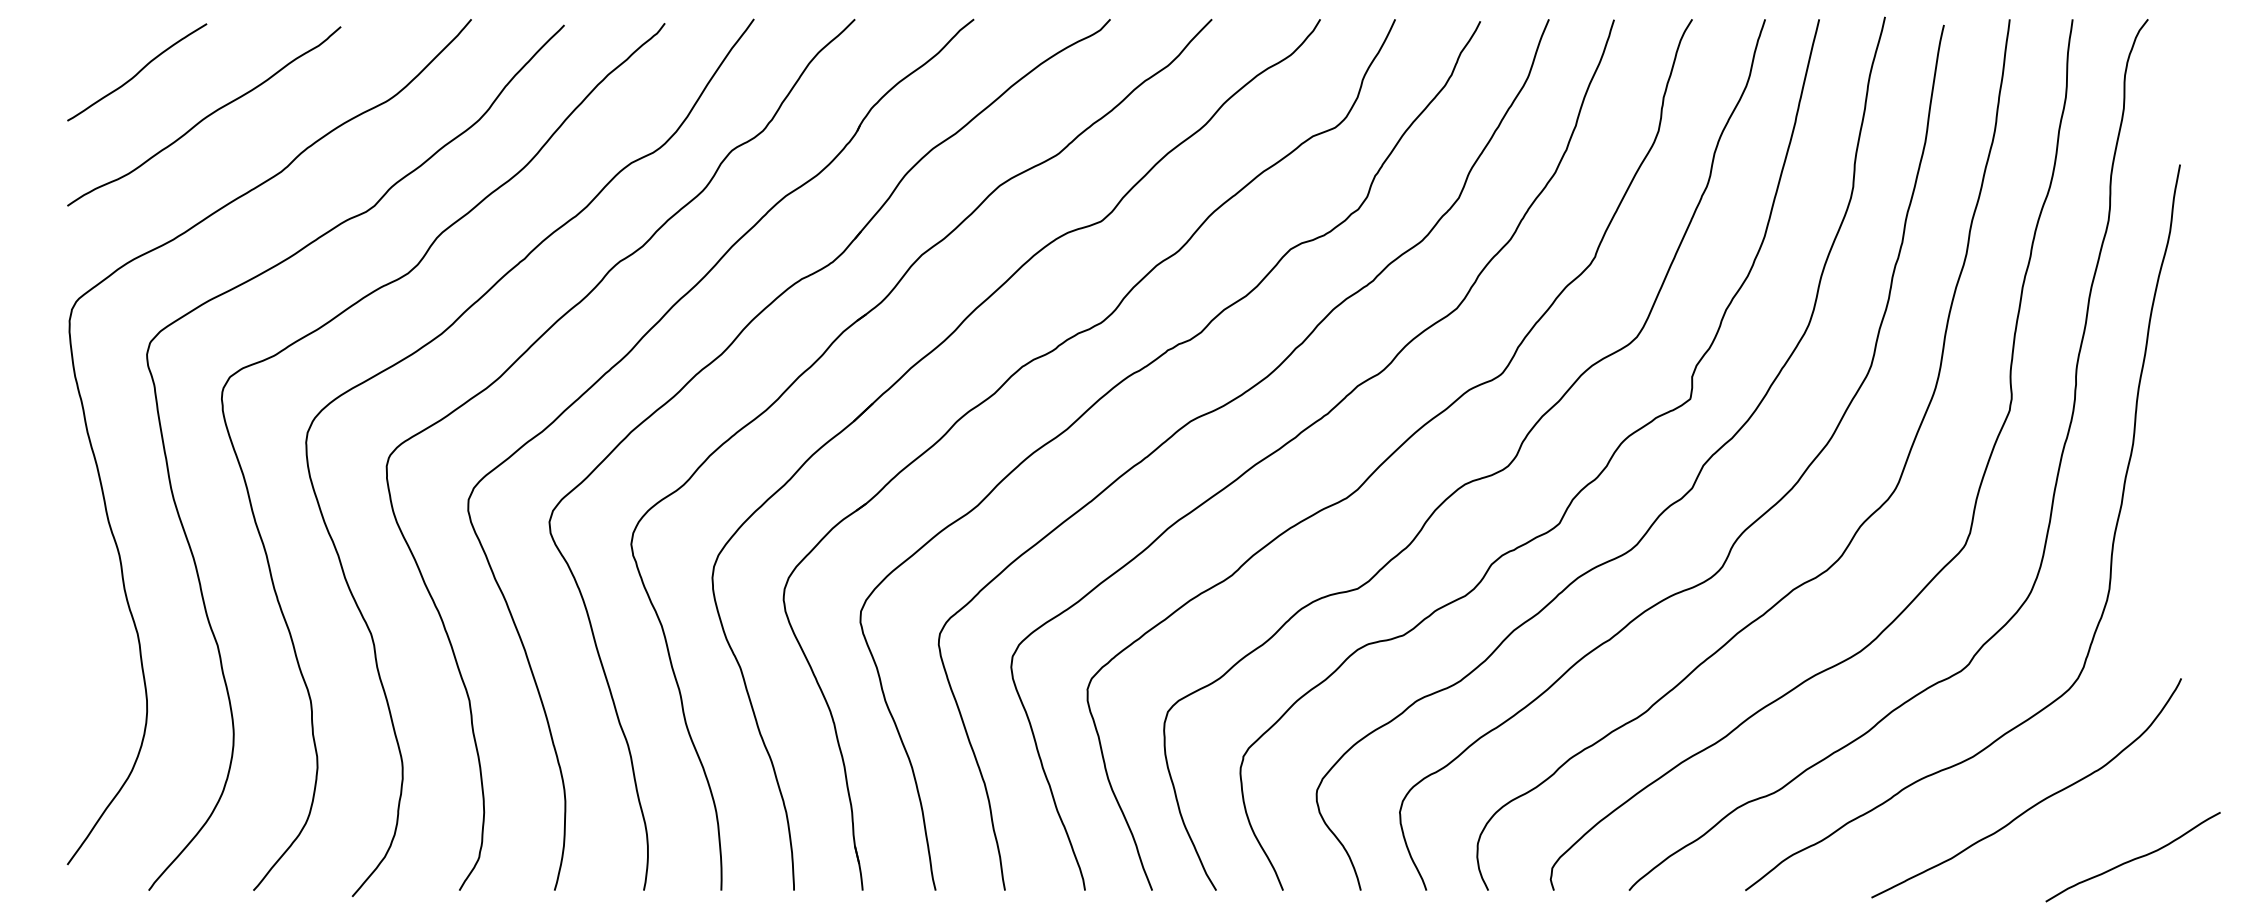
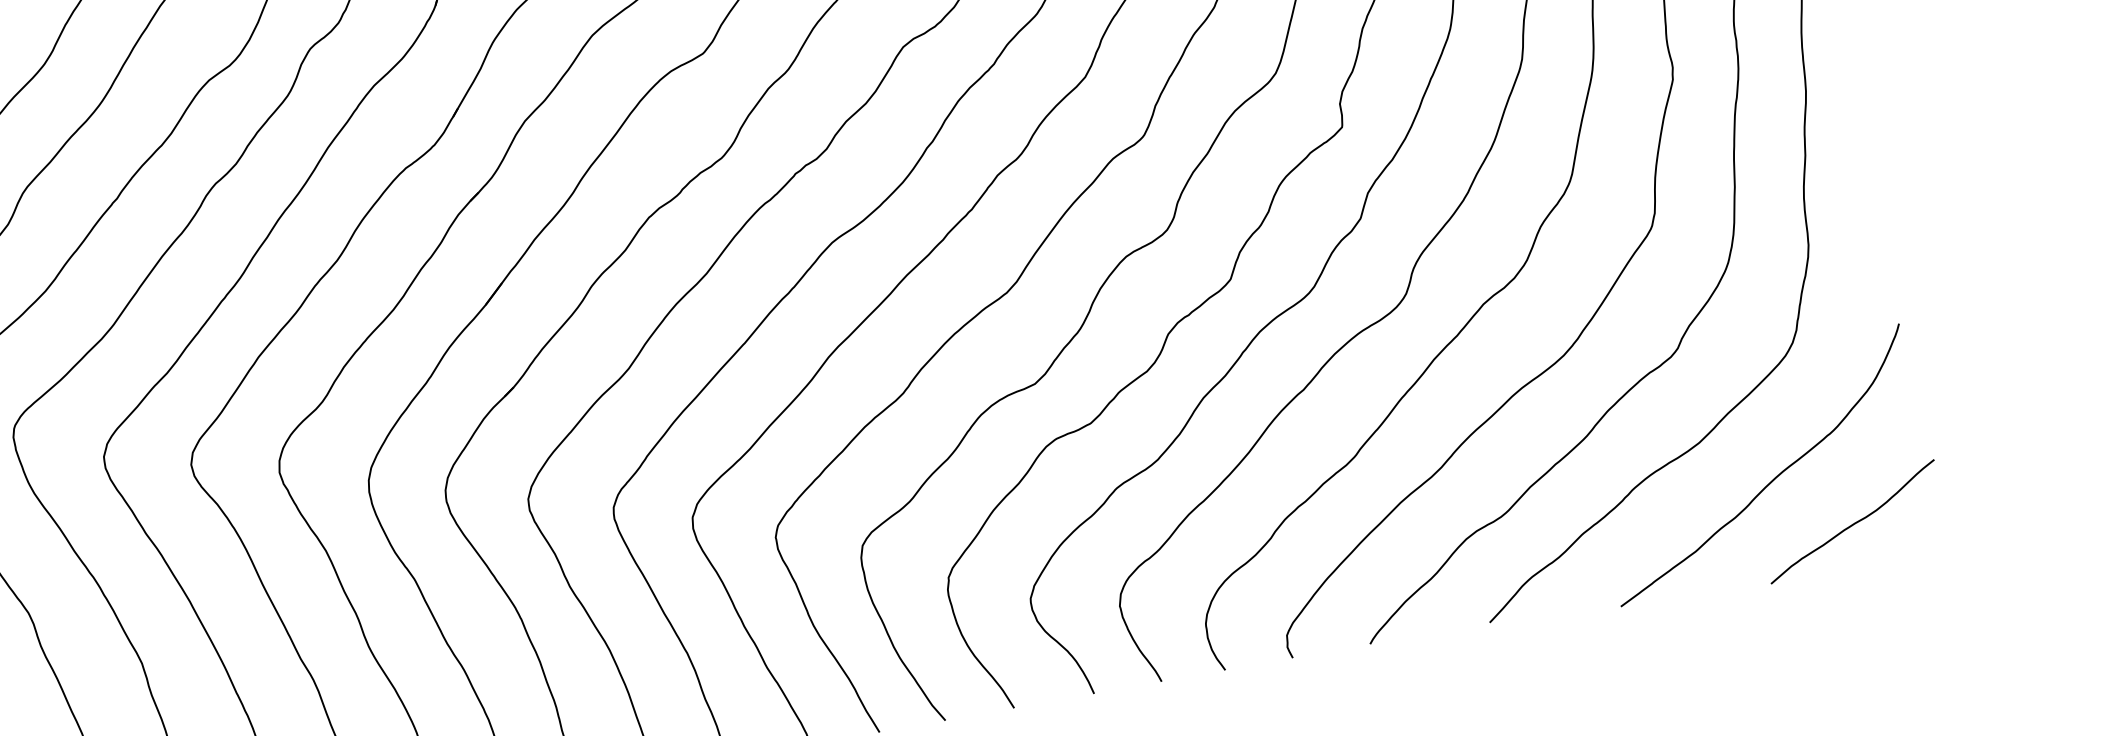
curve: (2133, 858) -> (1853, 523), moved

